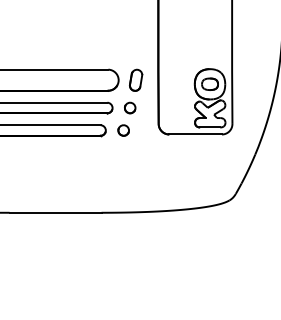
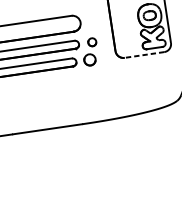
part: (136, 79) -> (93, 20), removed
part: (123, 130) -> (89, 59), size x1.4
line: (195, 134) -> (144, 55), solid -> dashed

